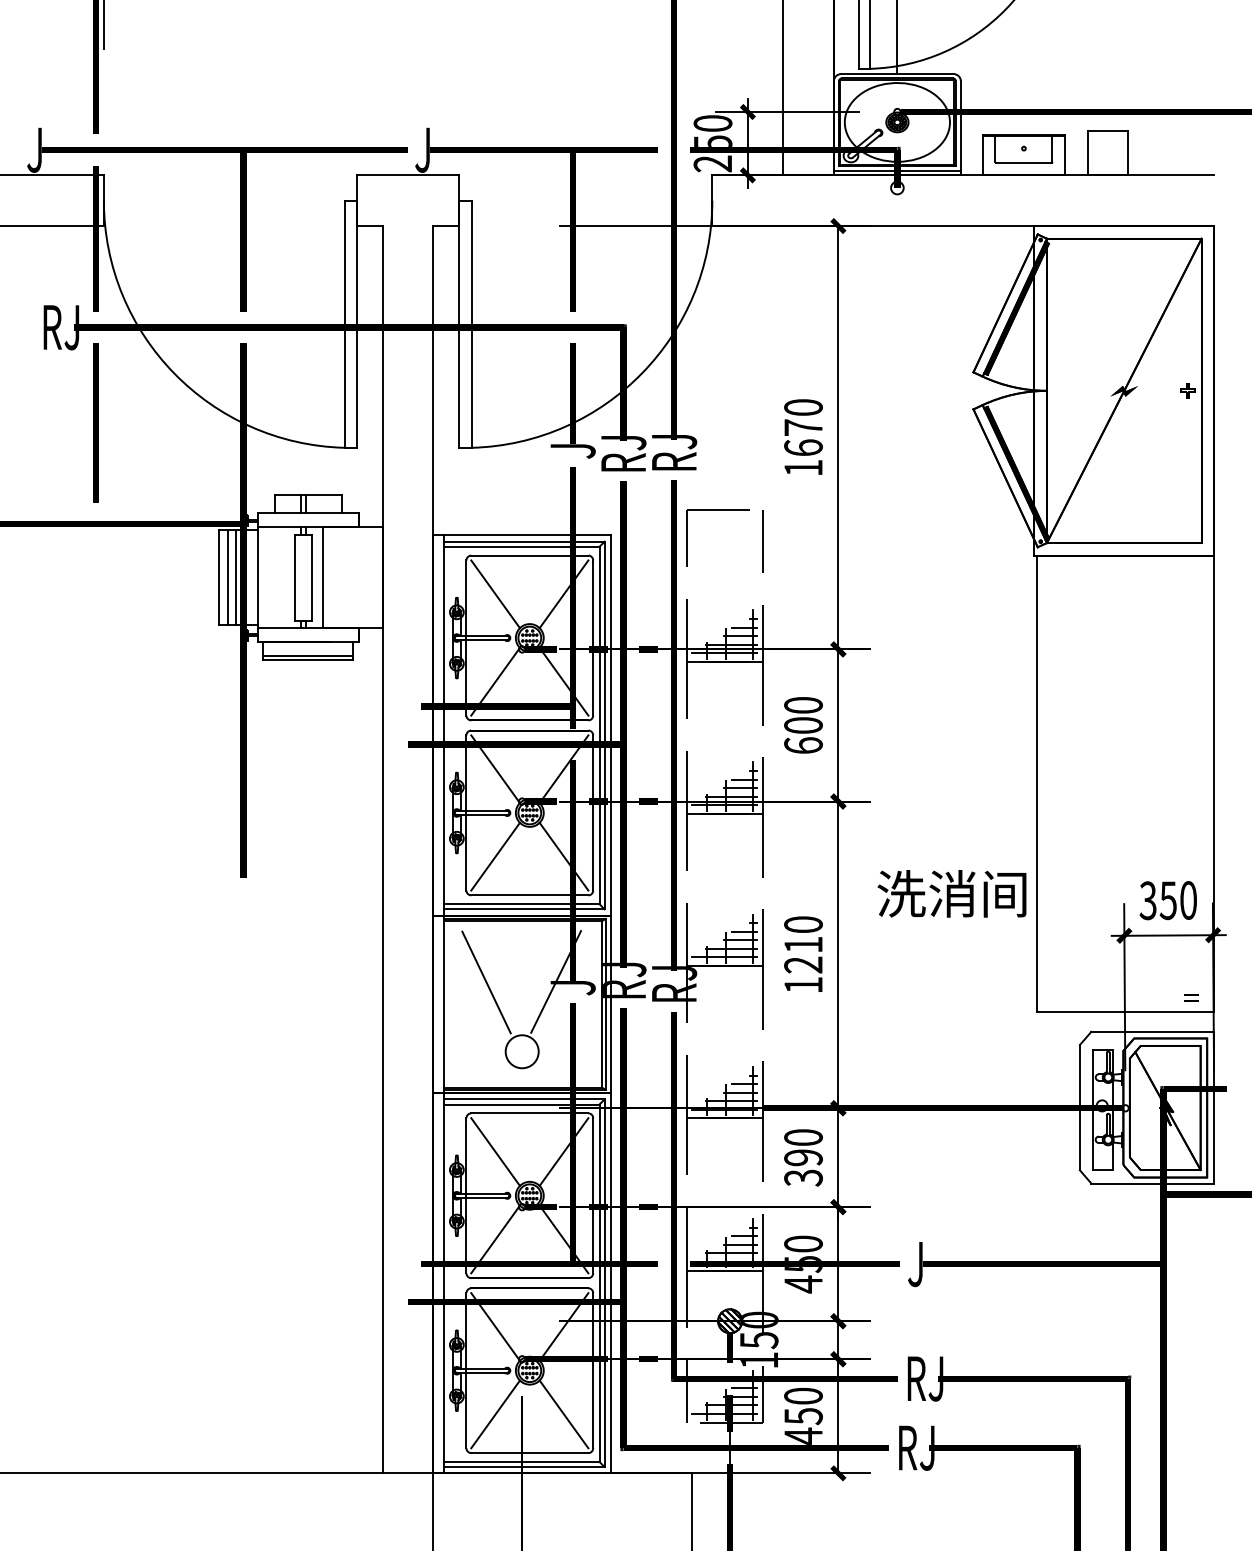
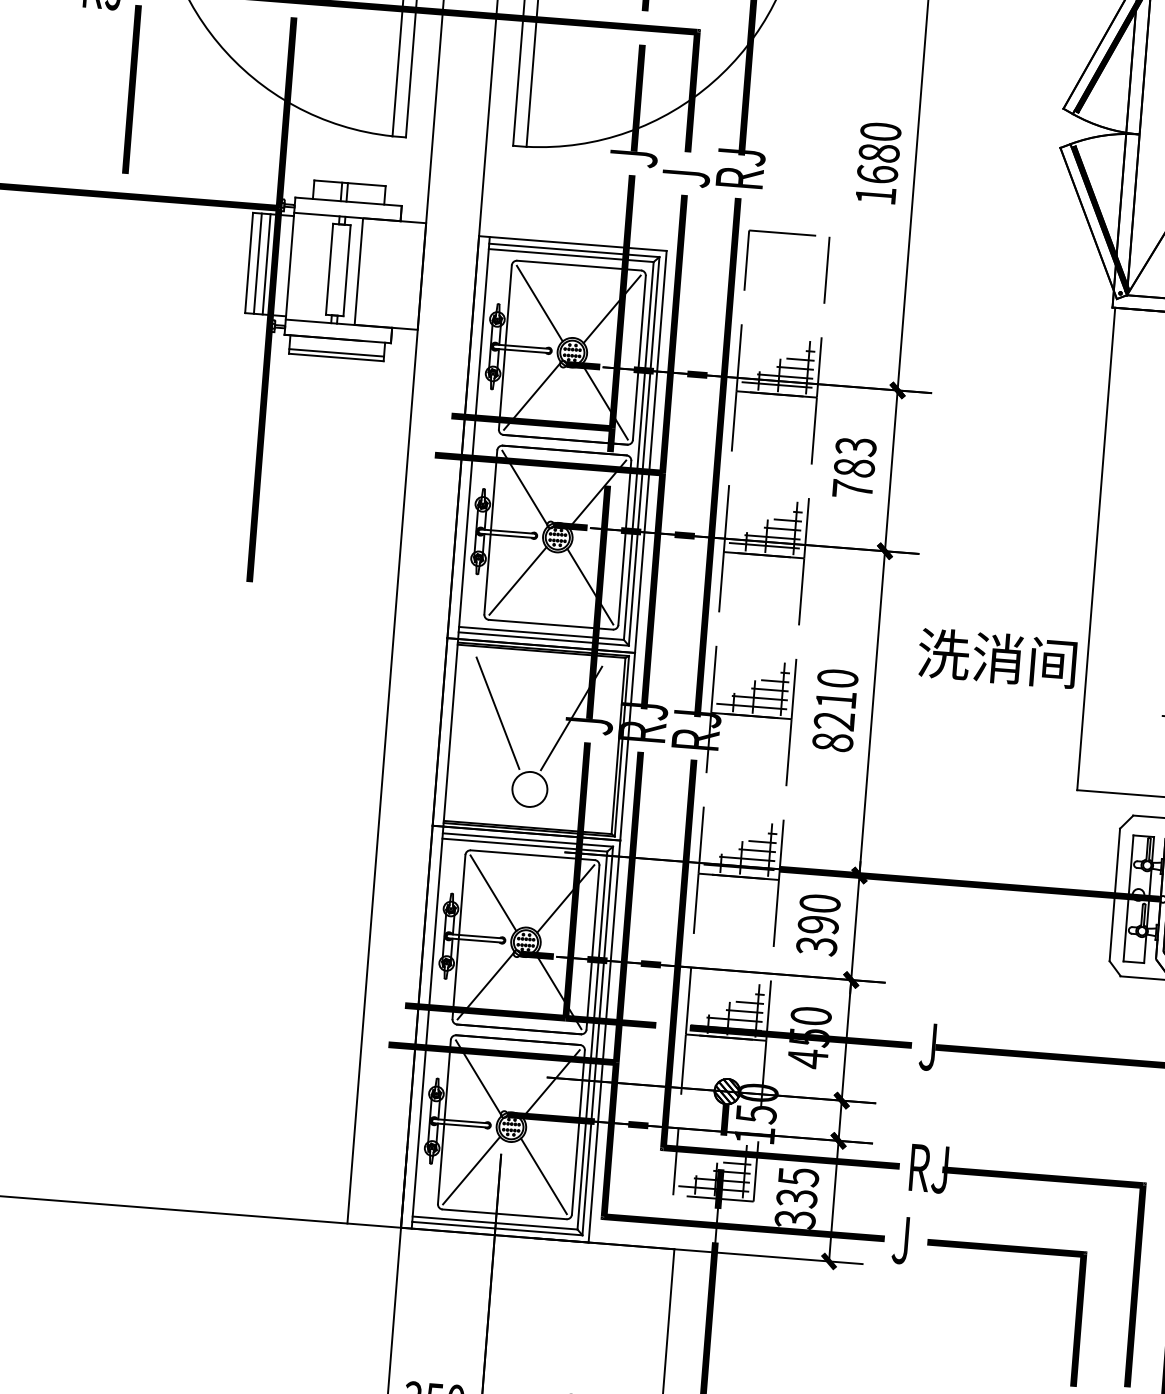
text: (803, 427) -> (879, 152), 1670 -> 1680
text: (623, 454) -> (686, 166), RJ -> J
text: (803, 725) -> (854, 467), 600 -> 783
text: (803, 984) -> (832, 741), 1210 -> 8210
text: (803, 1415) -> (797, 1197), 450 -> 335
text: (915, 1447) -> (912, 1240), RJ -> J

